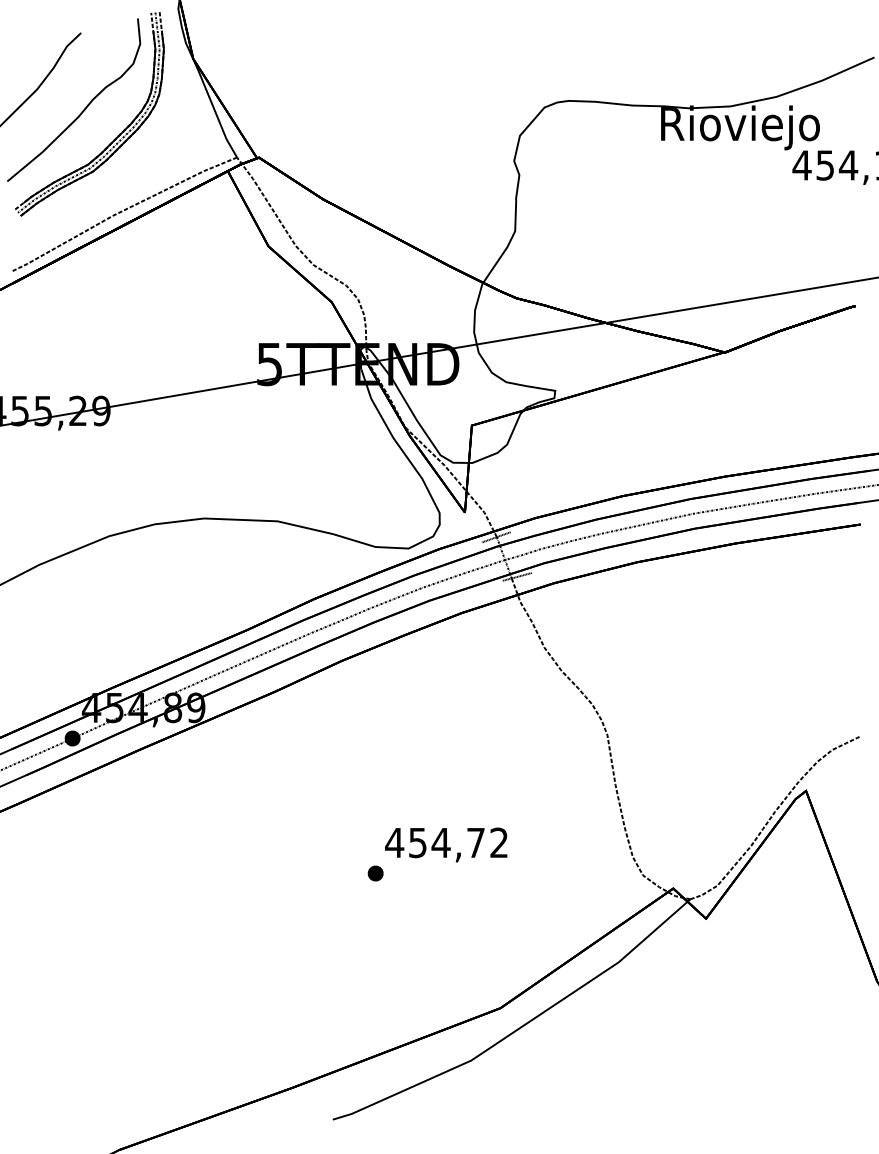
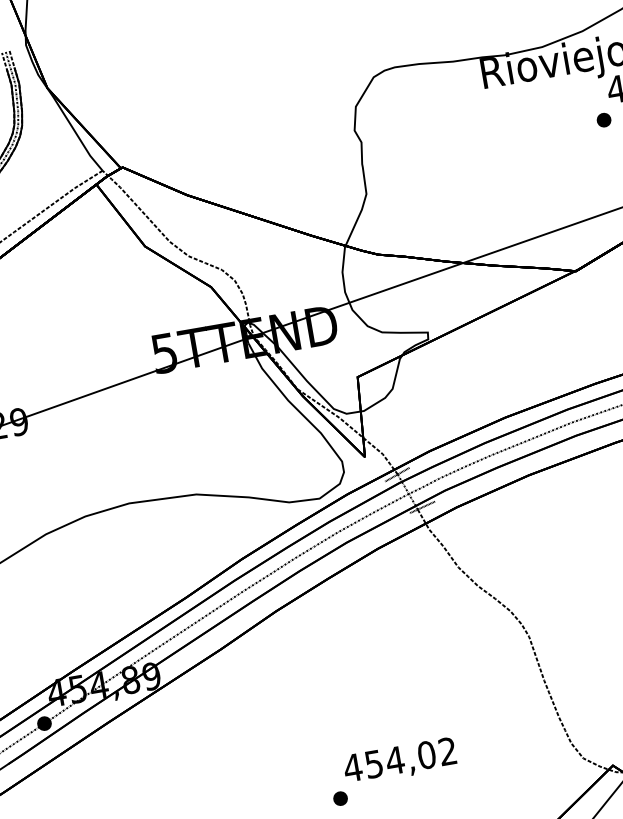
part: (782, 195) -> (603, 119), added
text: (476, 842) -> (427, 754), 454,72 -> 454,02

